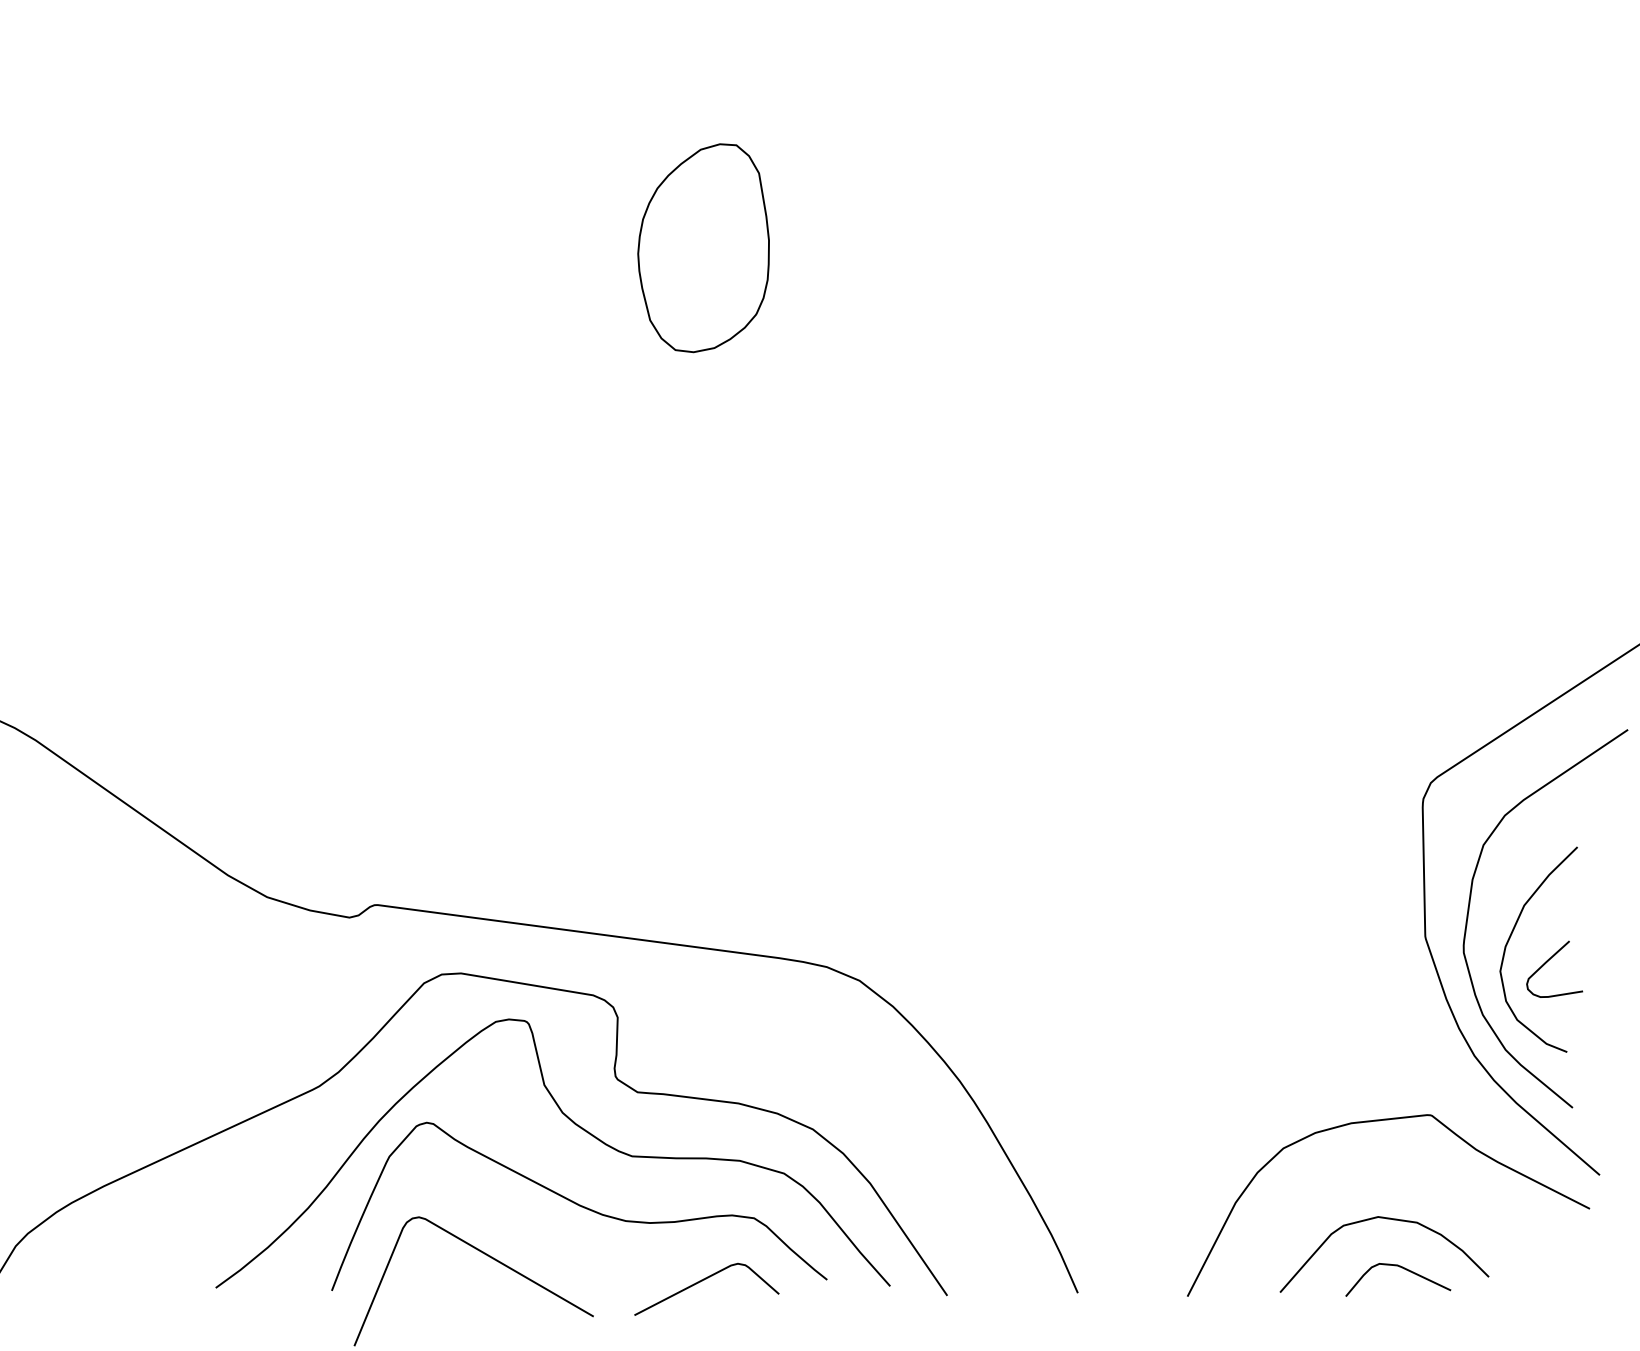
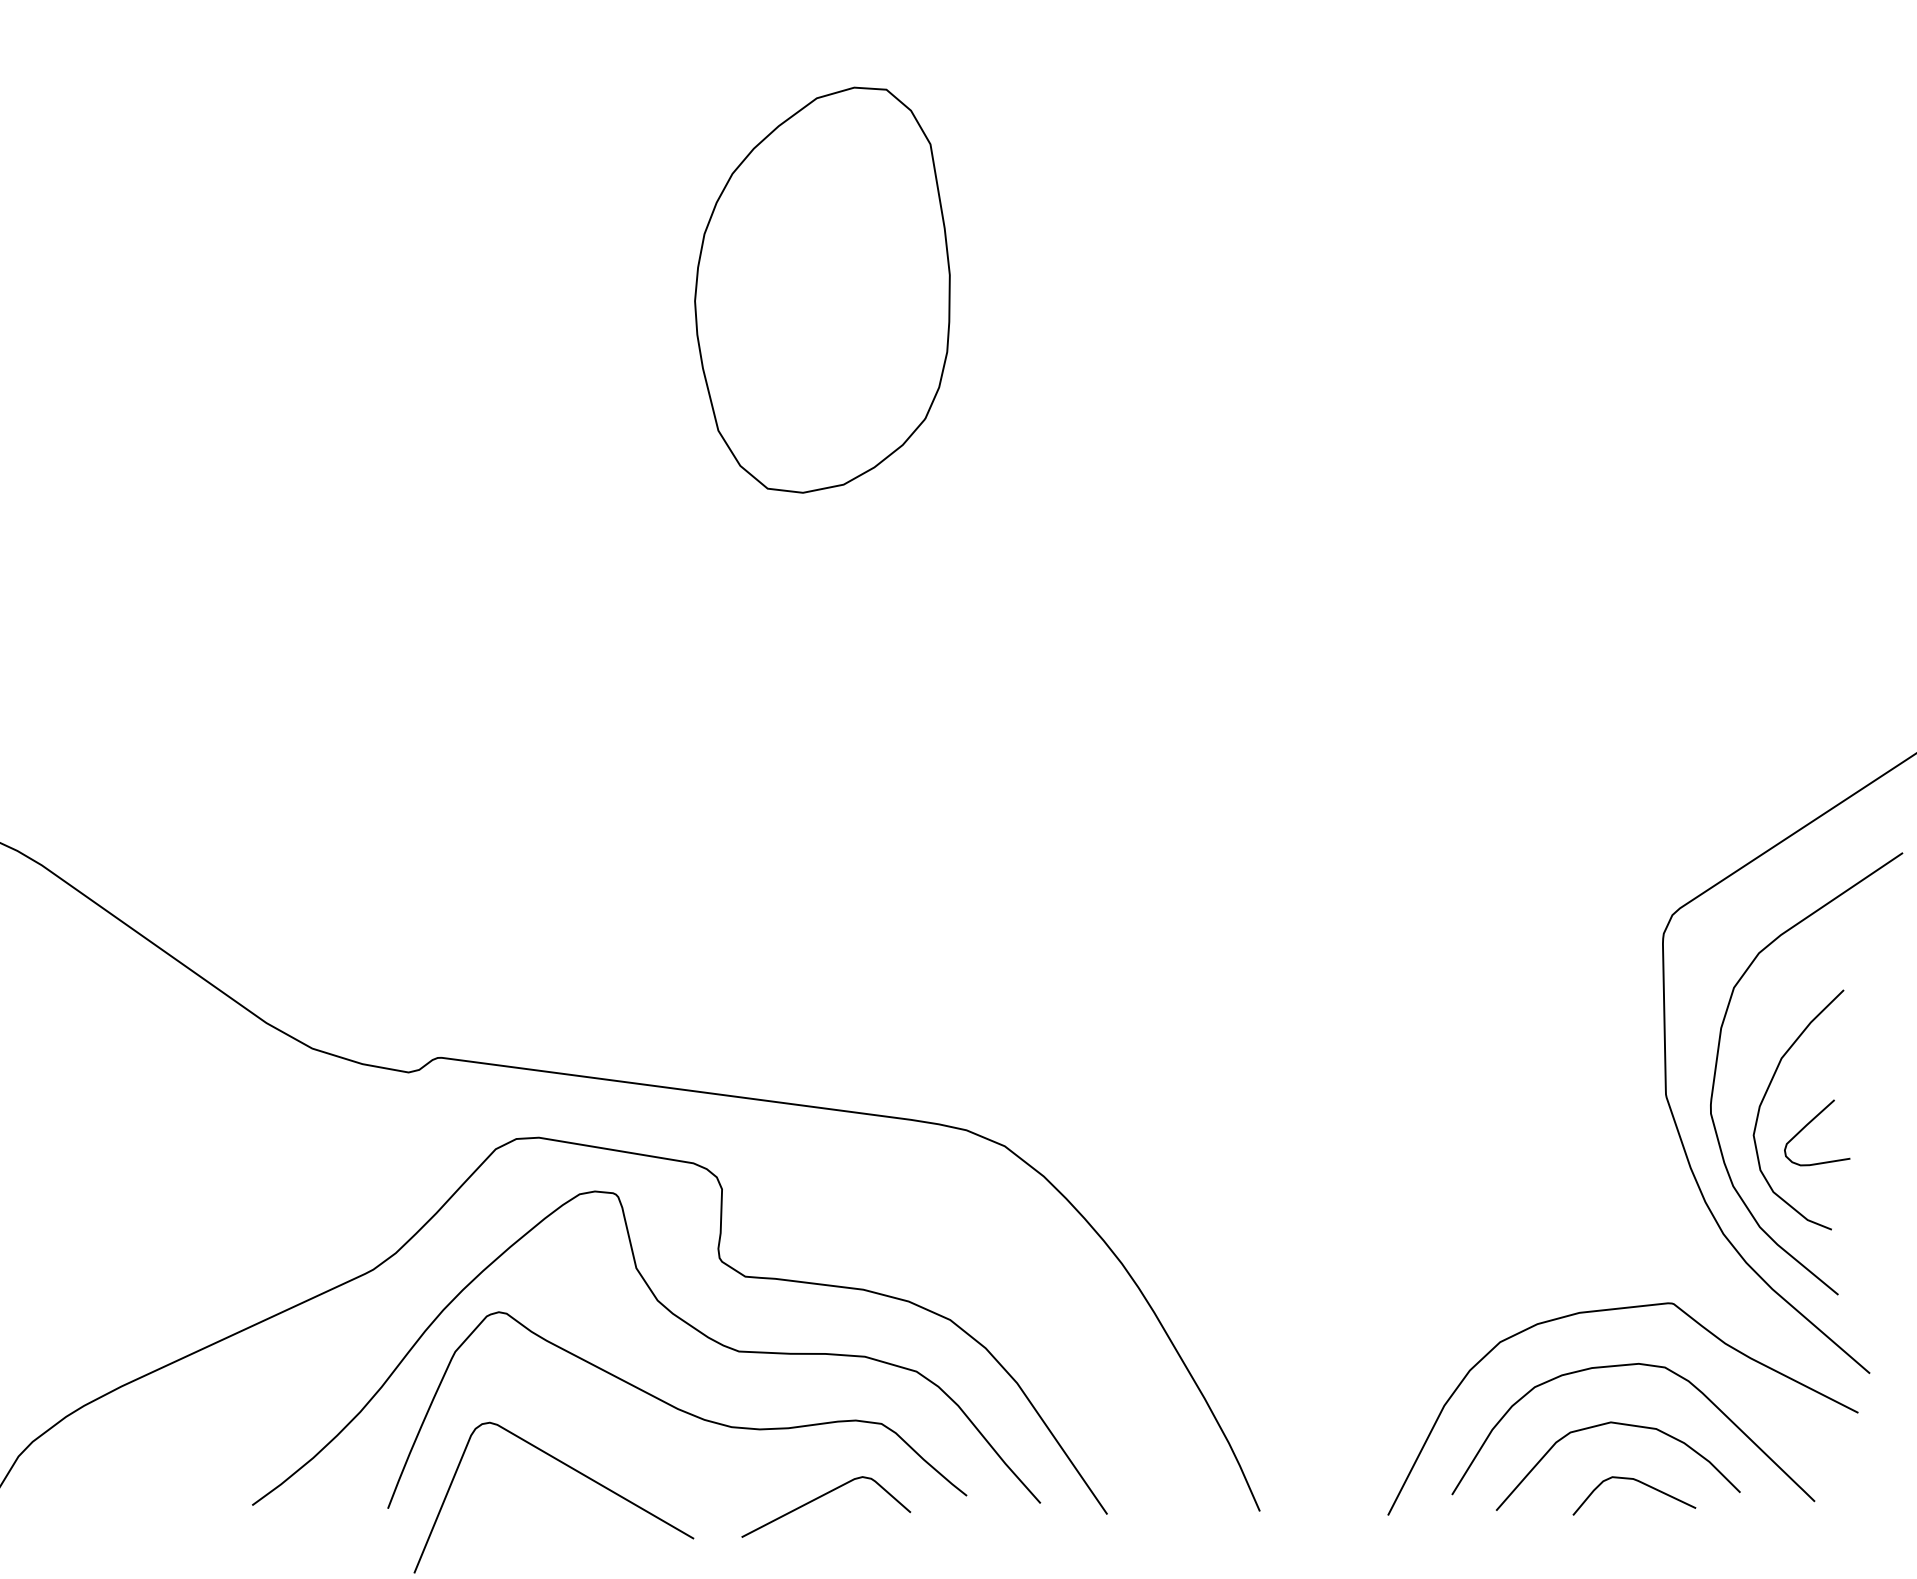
part: (703, 247) -> (822, 289), size x1.67
curve: (1388, 1169) -> (1623, 1366), added

